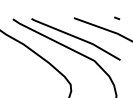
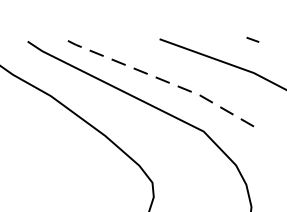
line: (76, 37) -> (165, 81), solid -> dashed

